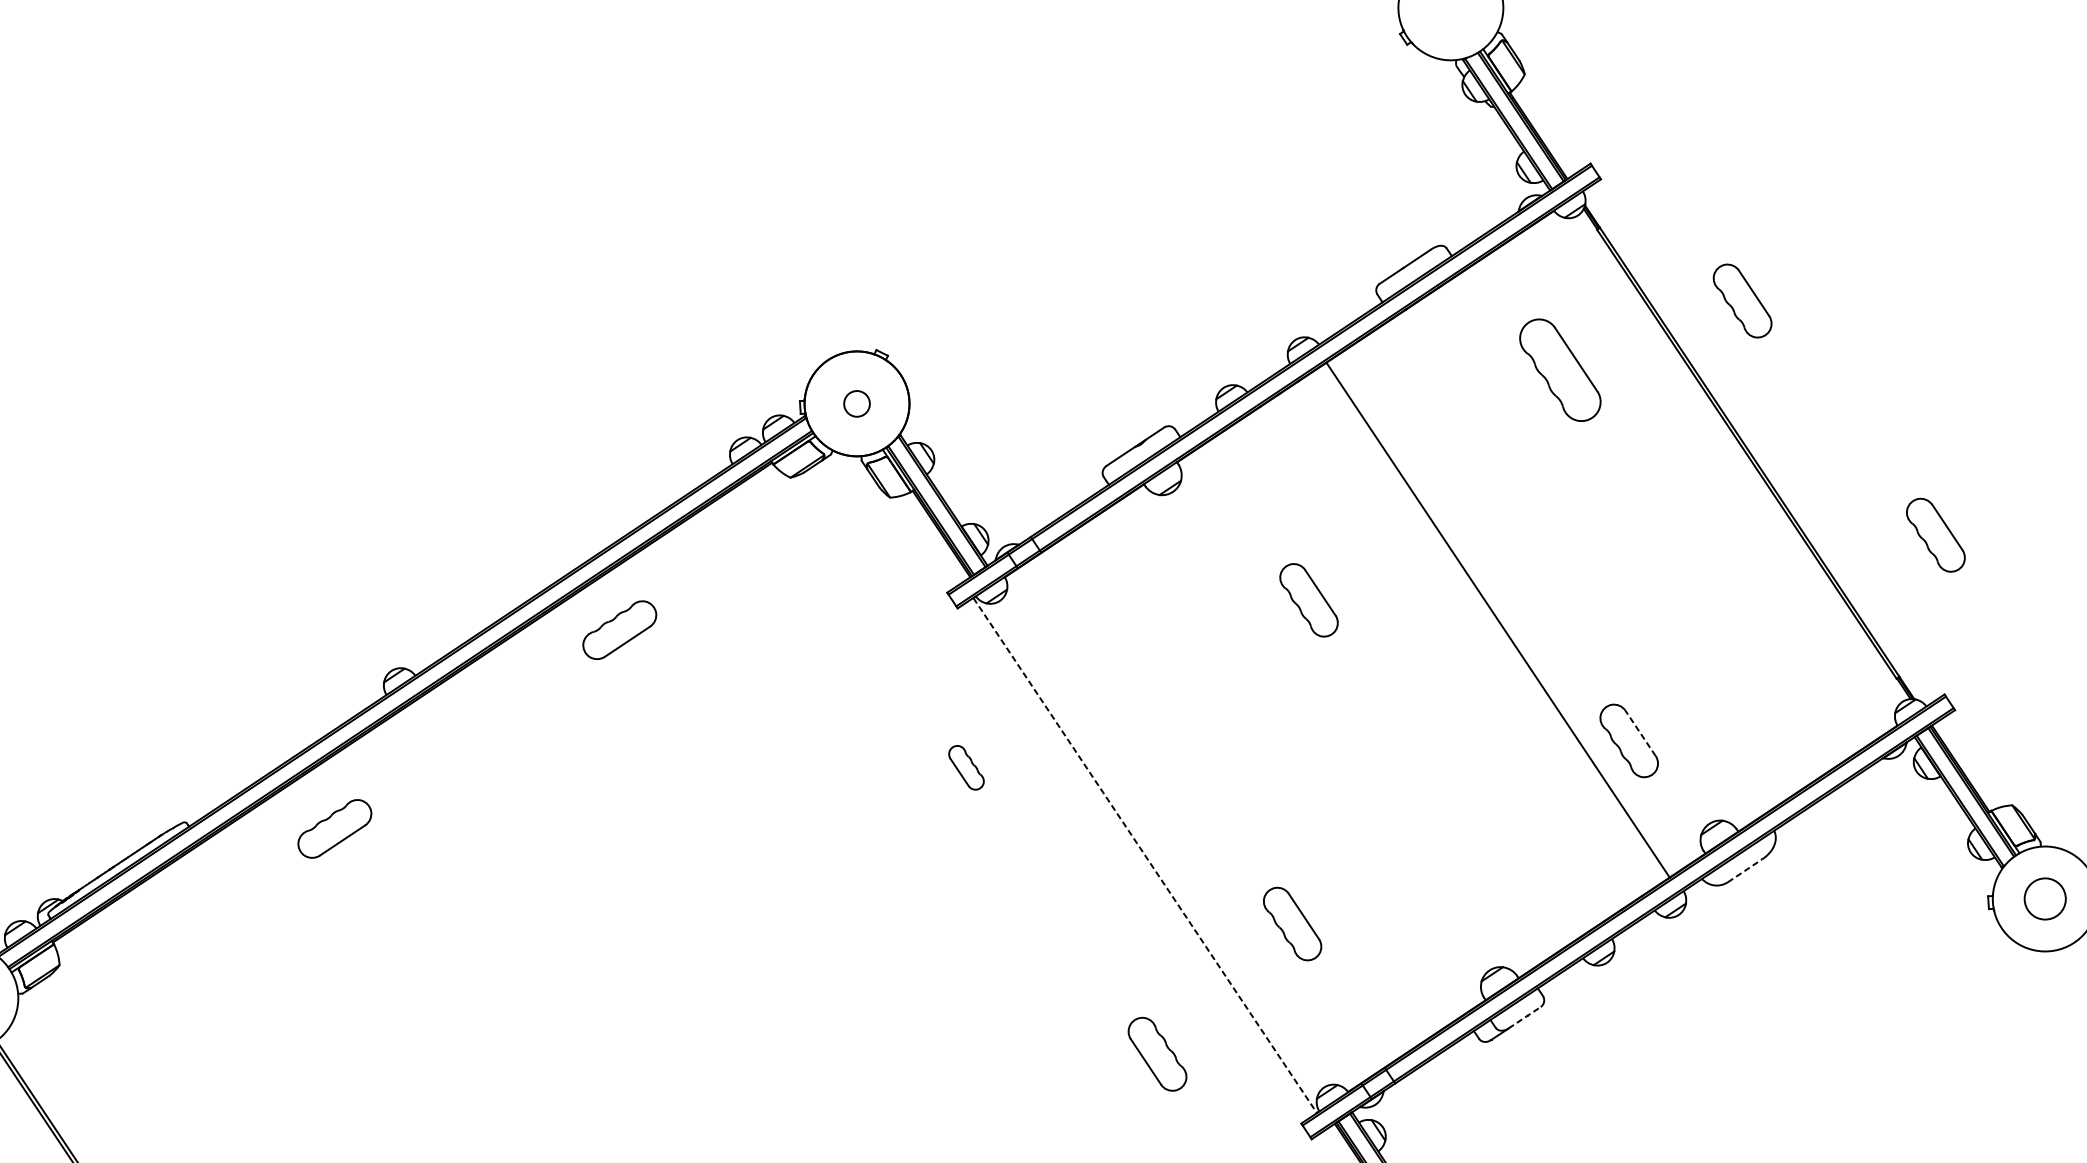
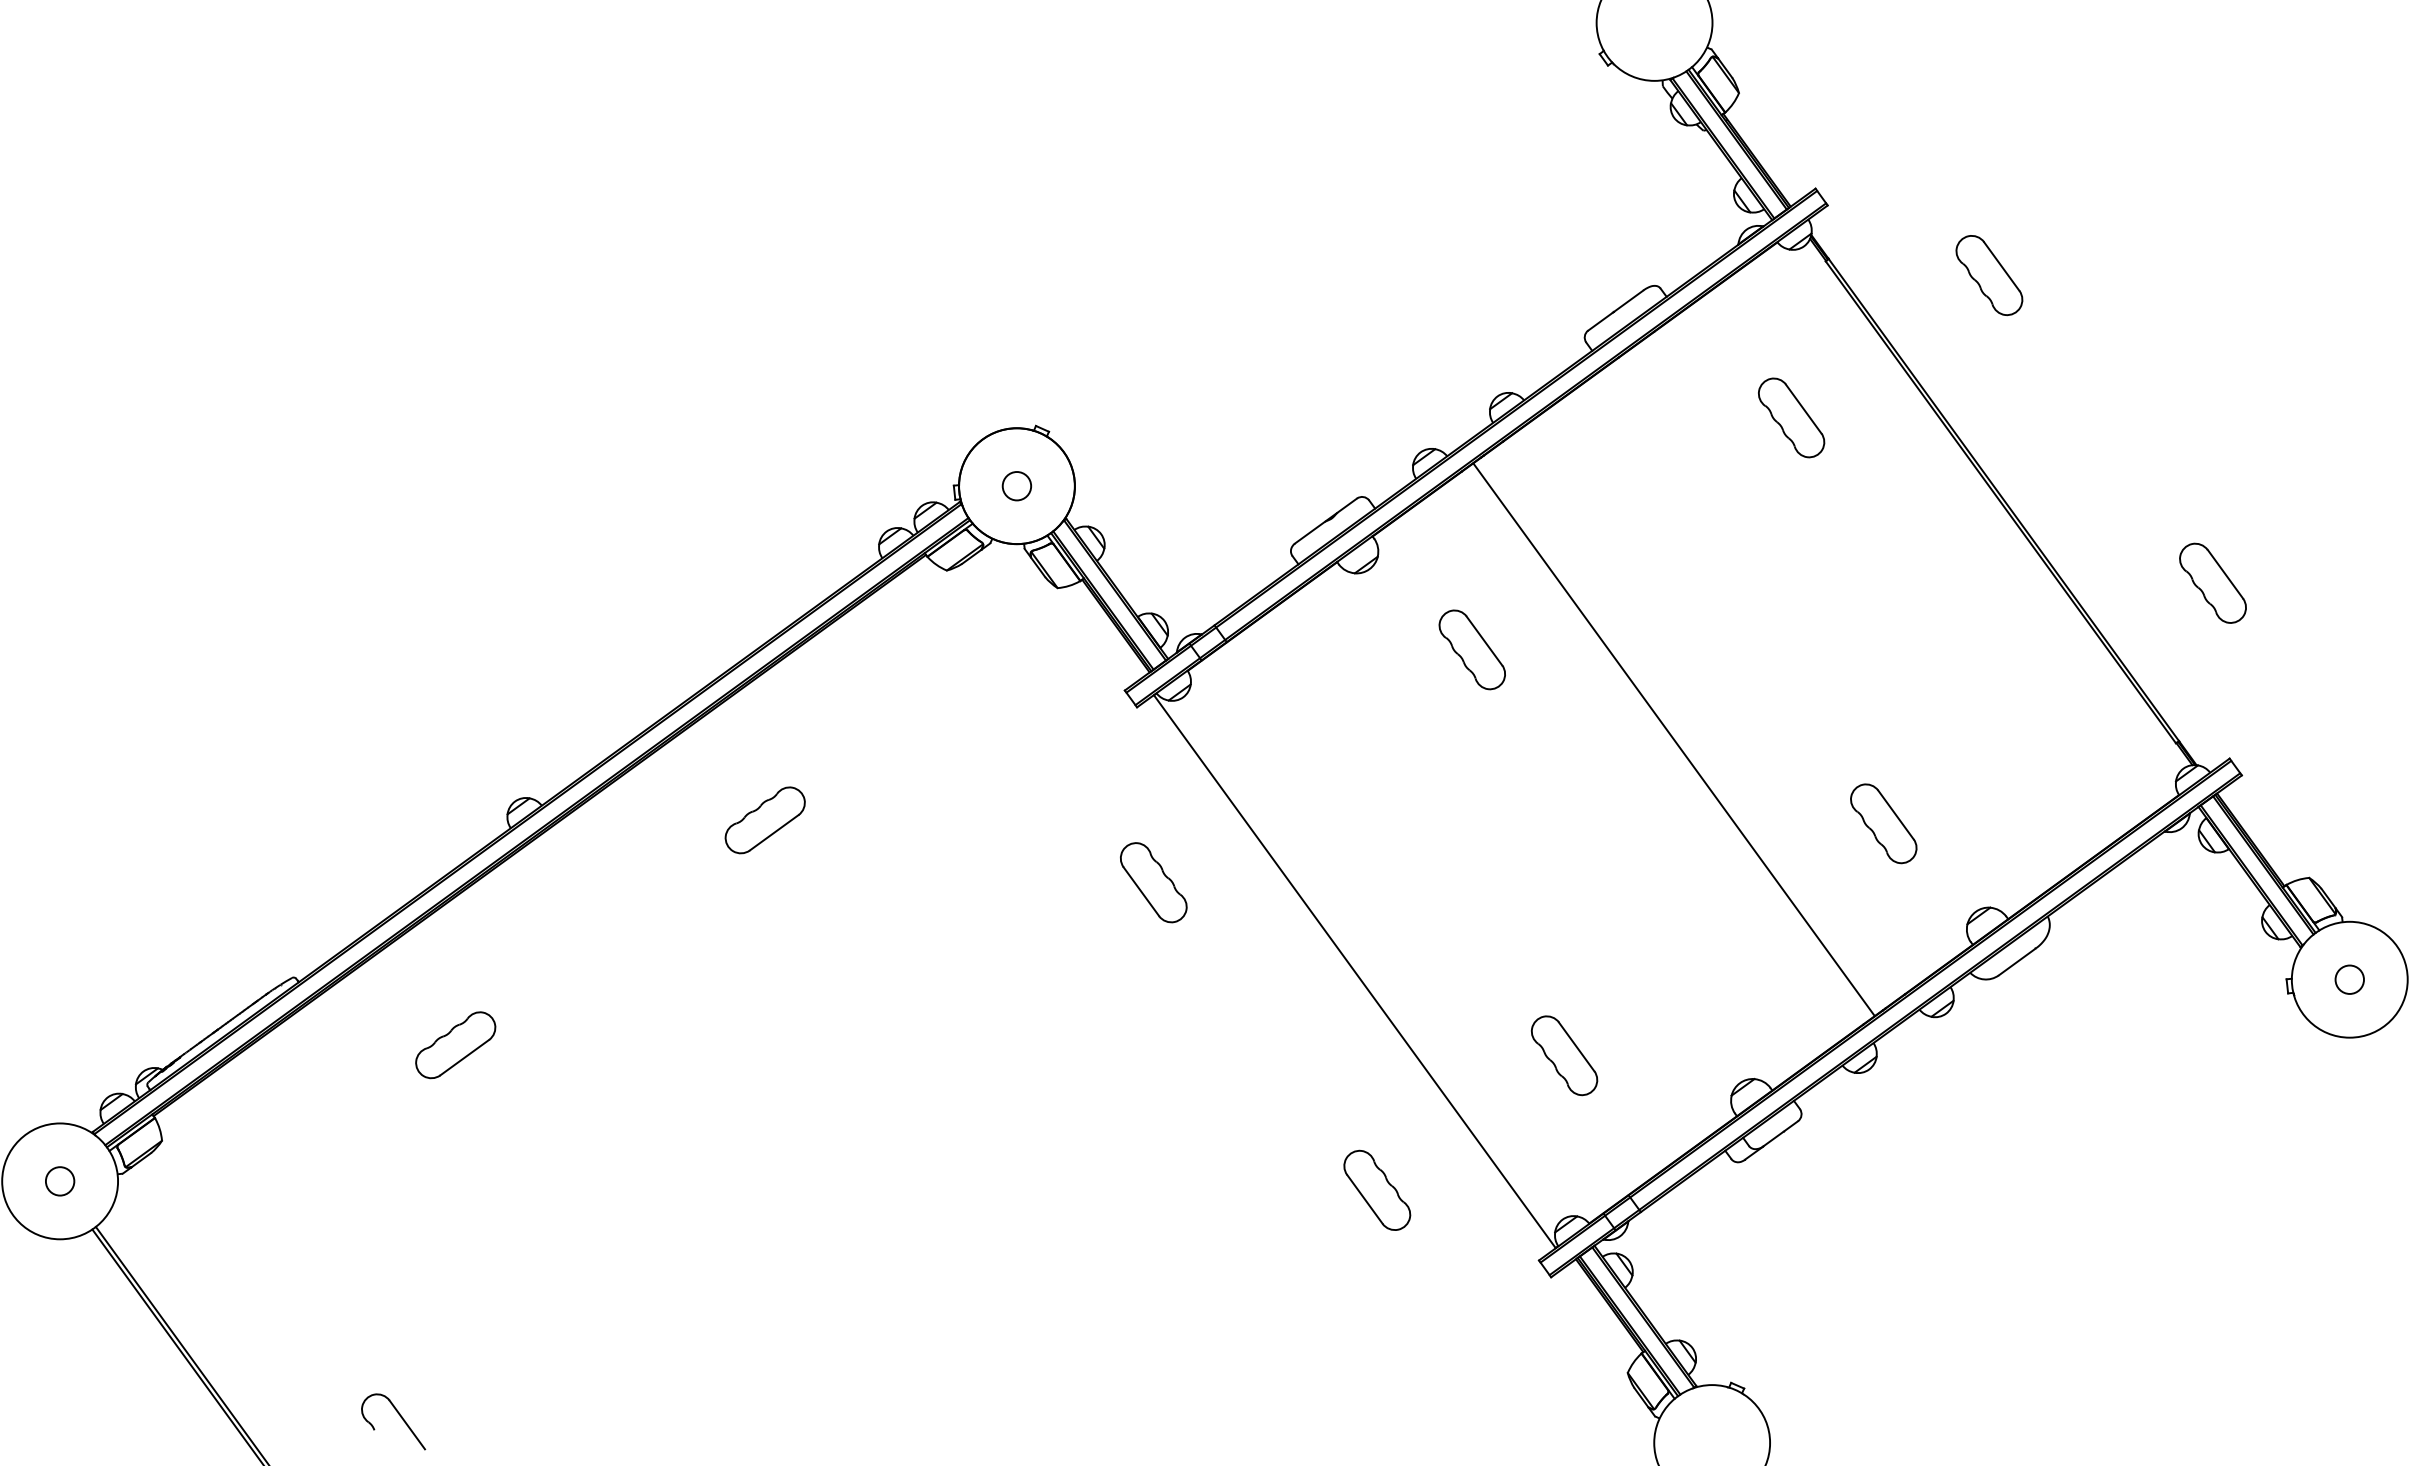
part: (1742, 301) -> (1989, 275), moved
part: (1560, 369) -> (1791, 417), size x0.71
part: (1308, 599) -> (1471, 649), moved
line: (1497, 620) -> (1673, 739), moved
part: (619, 630) -> (764, 820), moved
line: (1640, 732) -> (1895, 814), dashed -> solid
part: (966, 767) -> (1153, 882), size x1.67
part: (334, 829) -> (455, 1045), moved
line: (1144, 855) -> (1354, 971), dashed -> solid
line: (1745, 871) -> (2017, 962), dashed -> solid
circle: (2045, 898) -> (2349, 979), size x0.62
part: (1292, 923) -> (1564, 1055), moved
line: (1525, 1017) -> (1781, 1133), dashed -> solid

